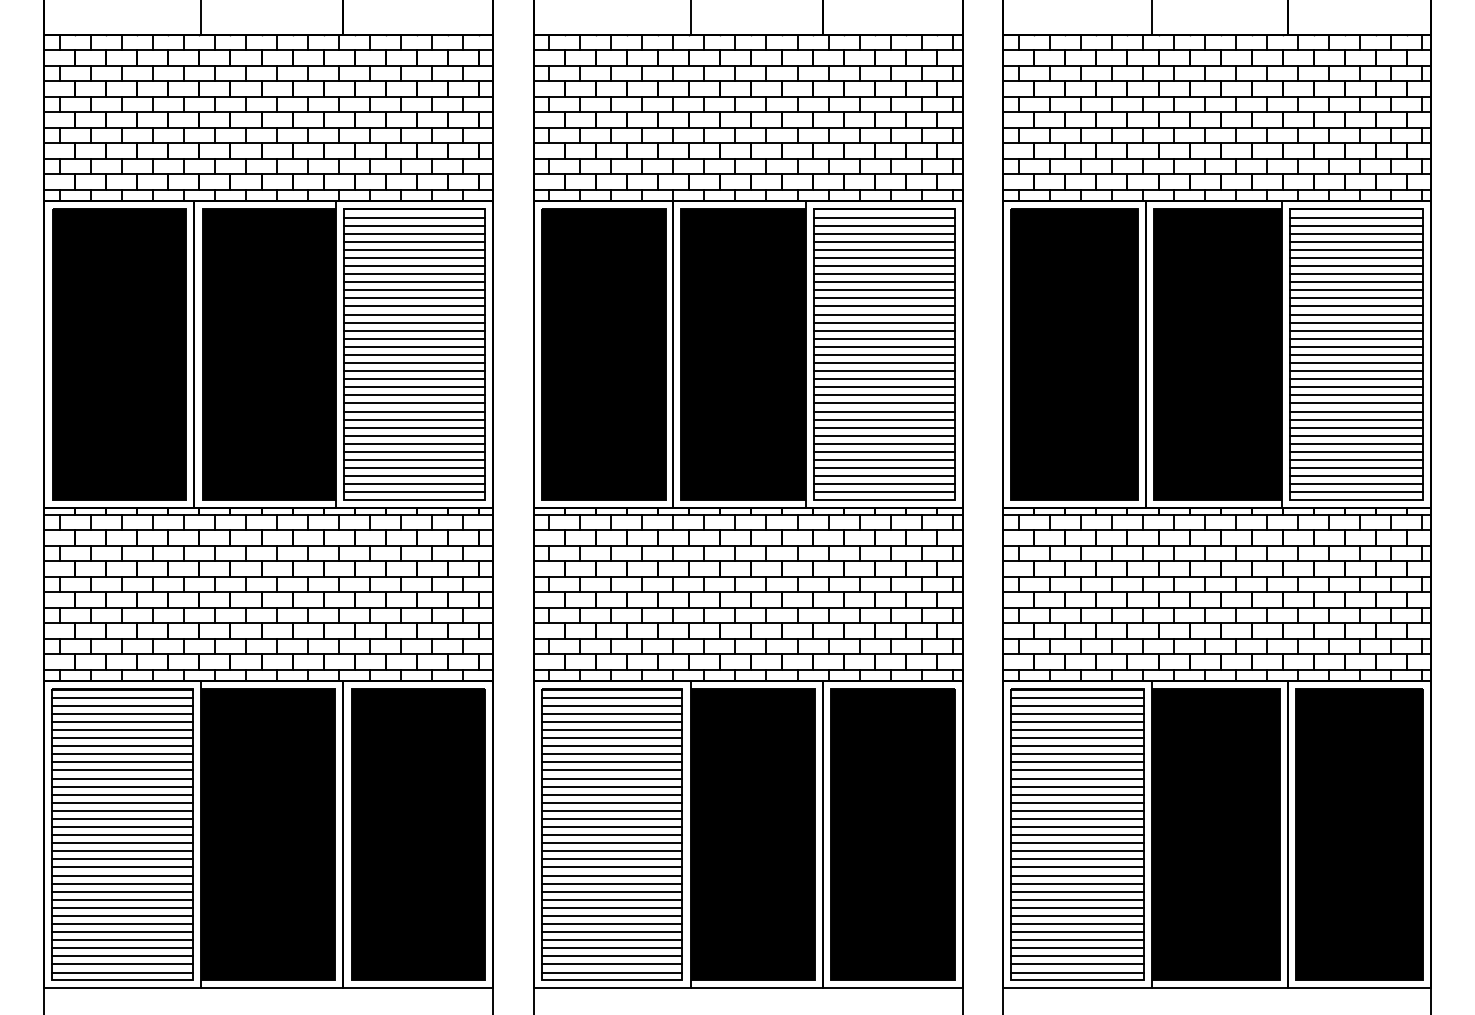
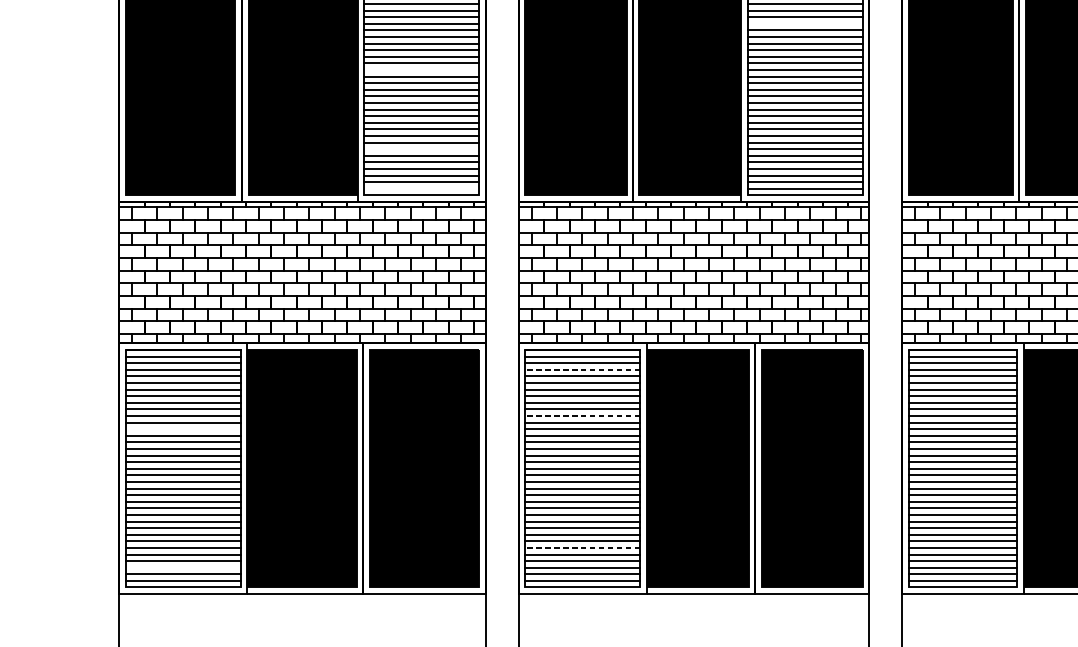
line: (884, 290) -> (805, 24), removed
line: (414, 346) -> (421, 69), removed
line: (414, 443) -> (421, 148), removed
line: (414, 492) -> (421, 188), removed
line: (611, 713) -> (582, 369), solid -> dashed
line: (611, 770) -> (582, 416), solid -> dashed
line: (122, 786) -> (183, 429), removed
line: (611, 932) -> (582, 548), solid -> dashed
line: (122, 956) -> (183, 567), removed

